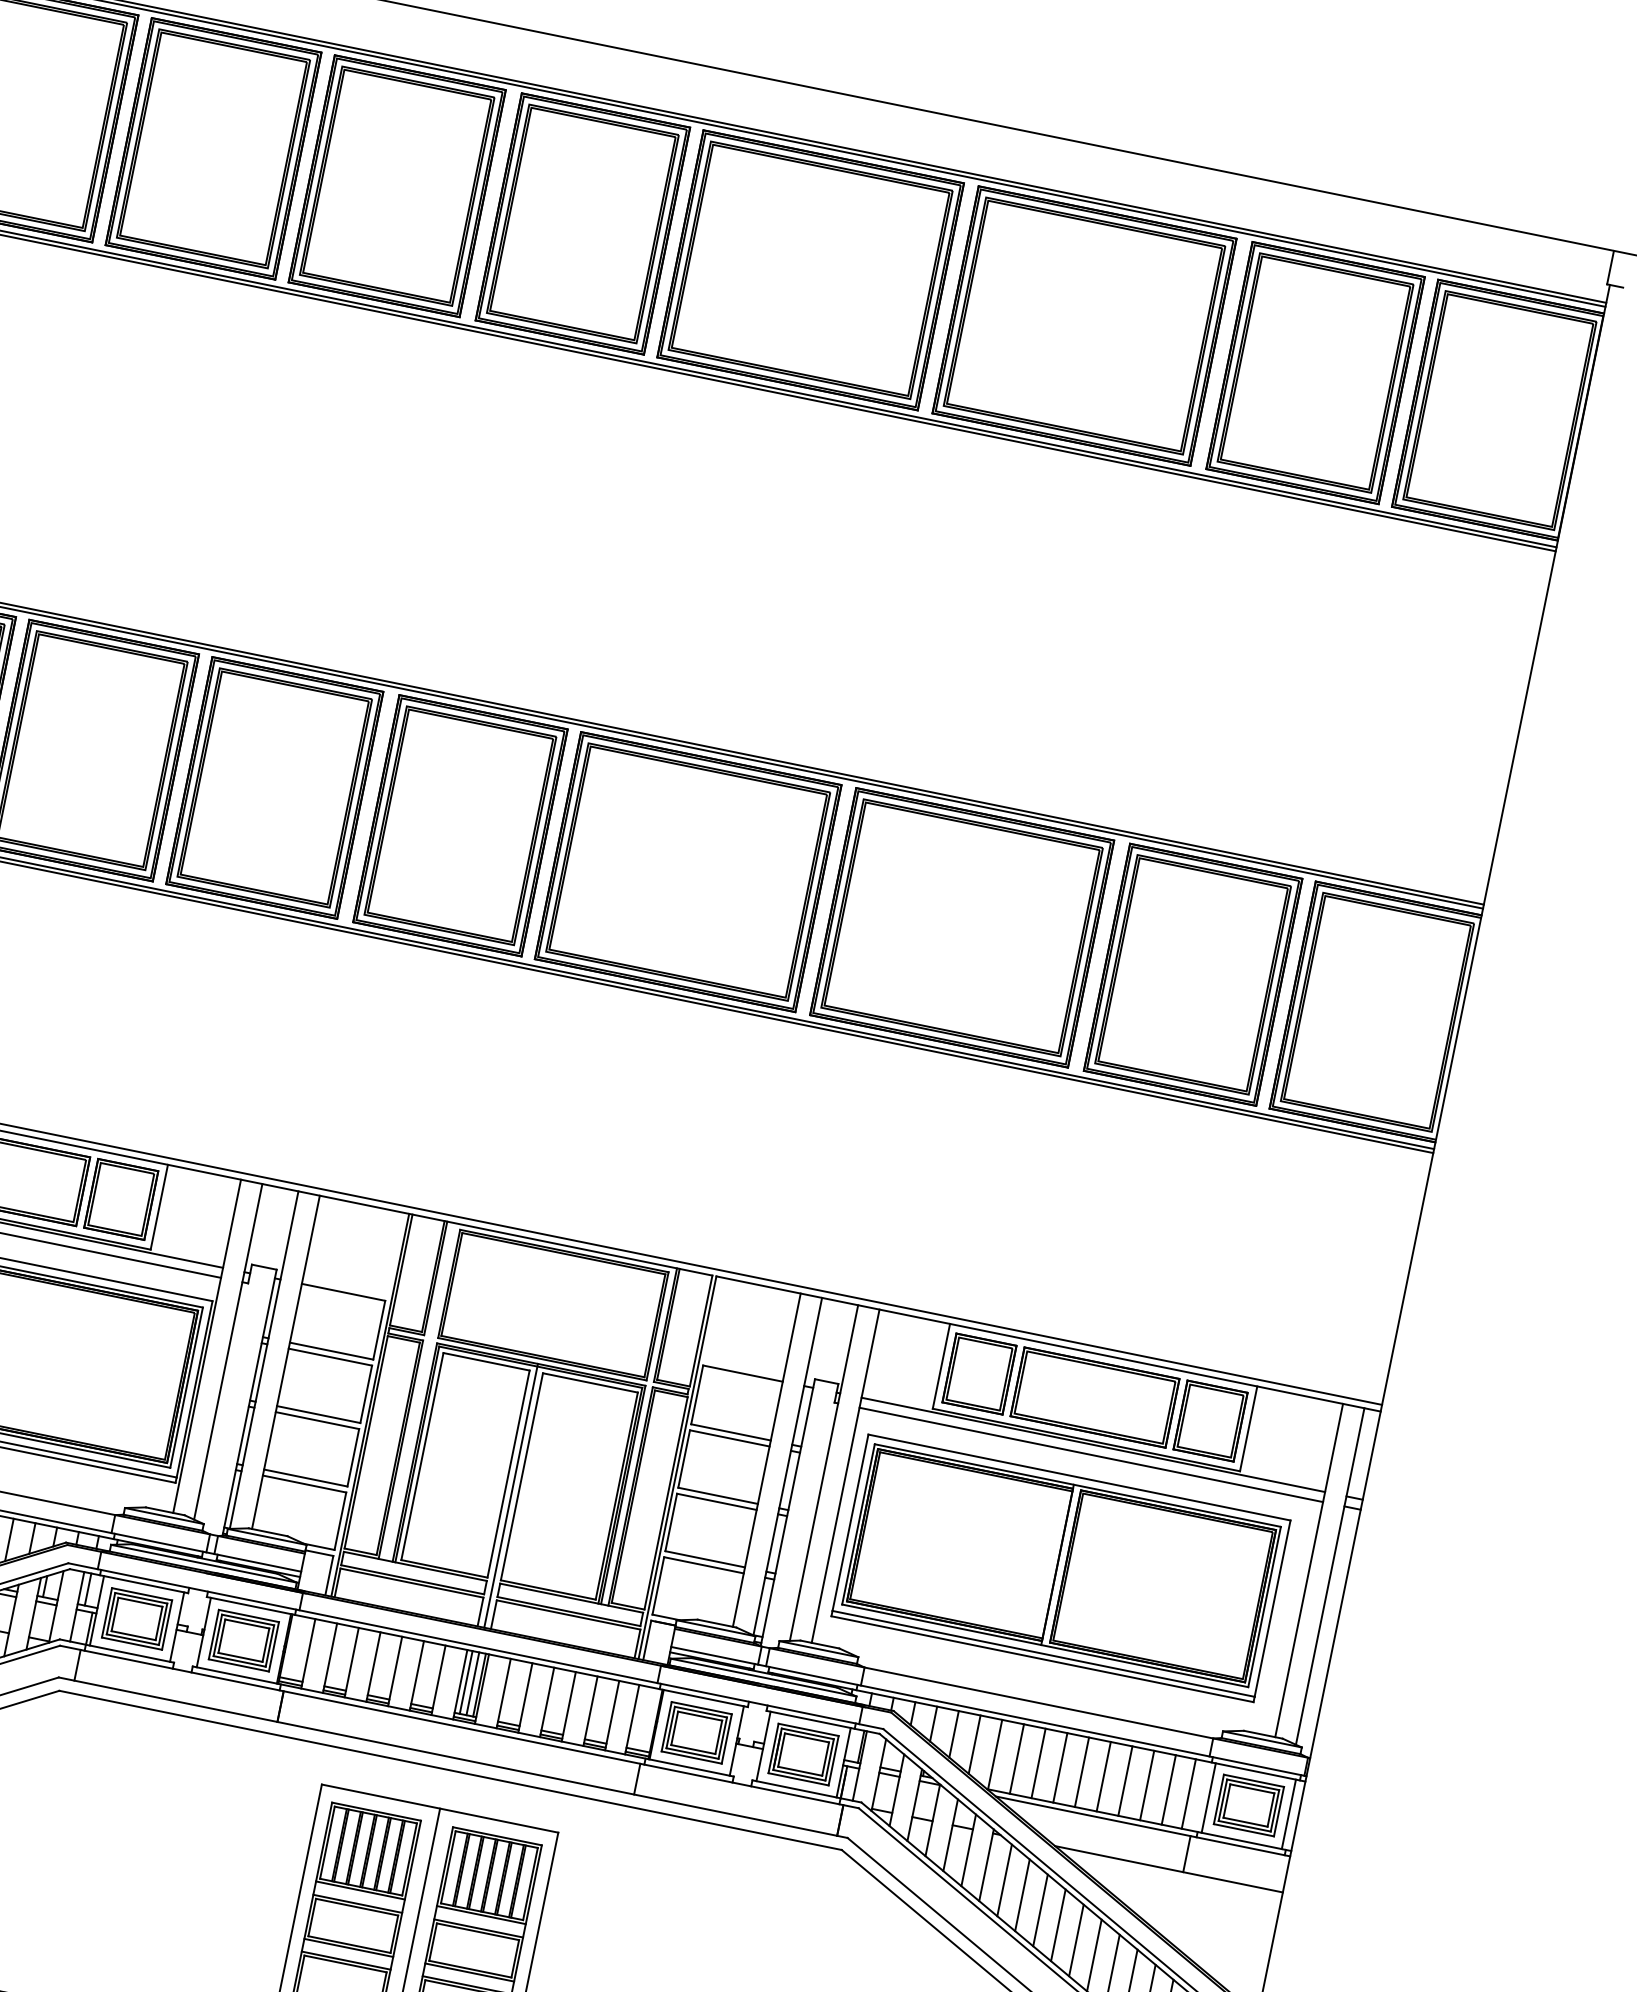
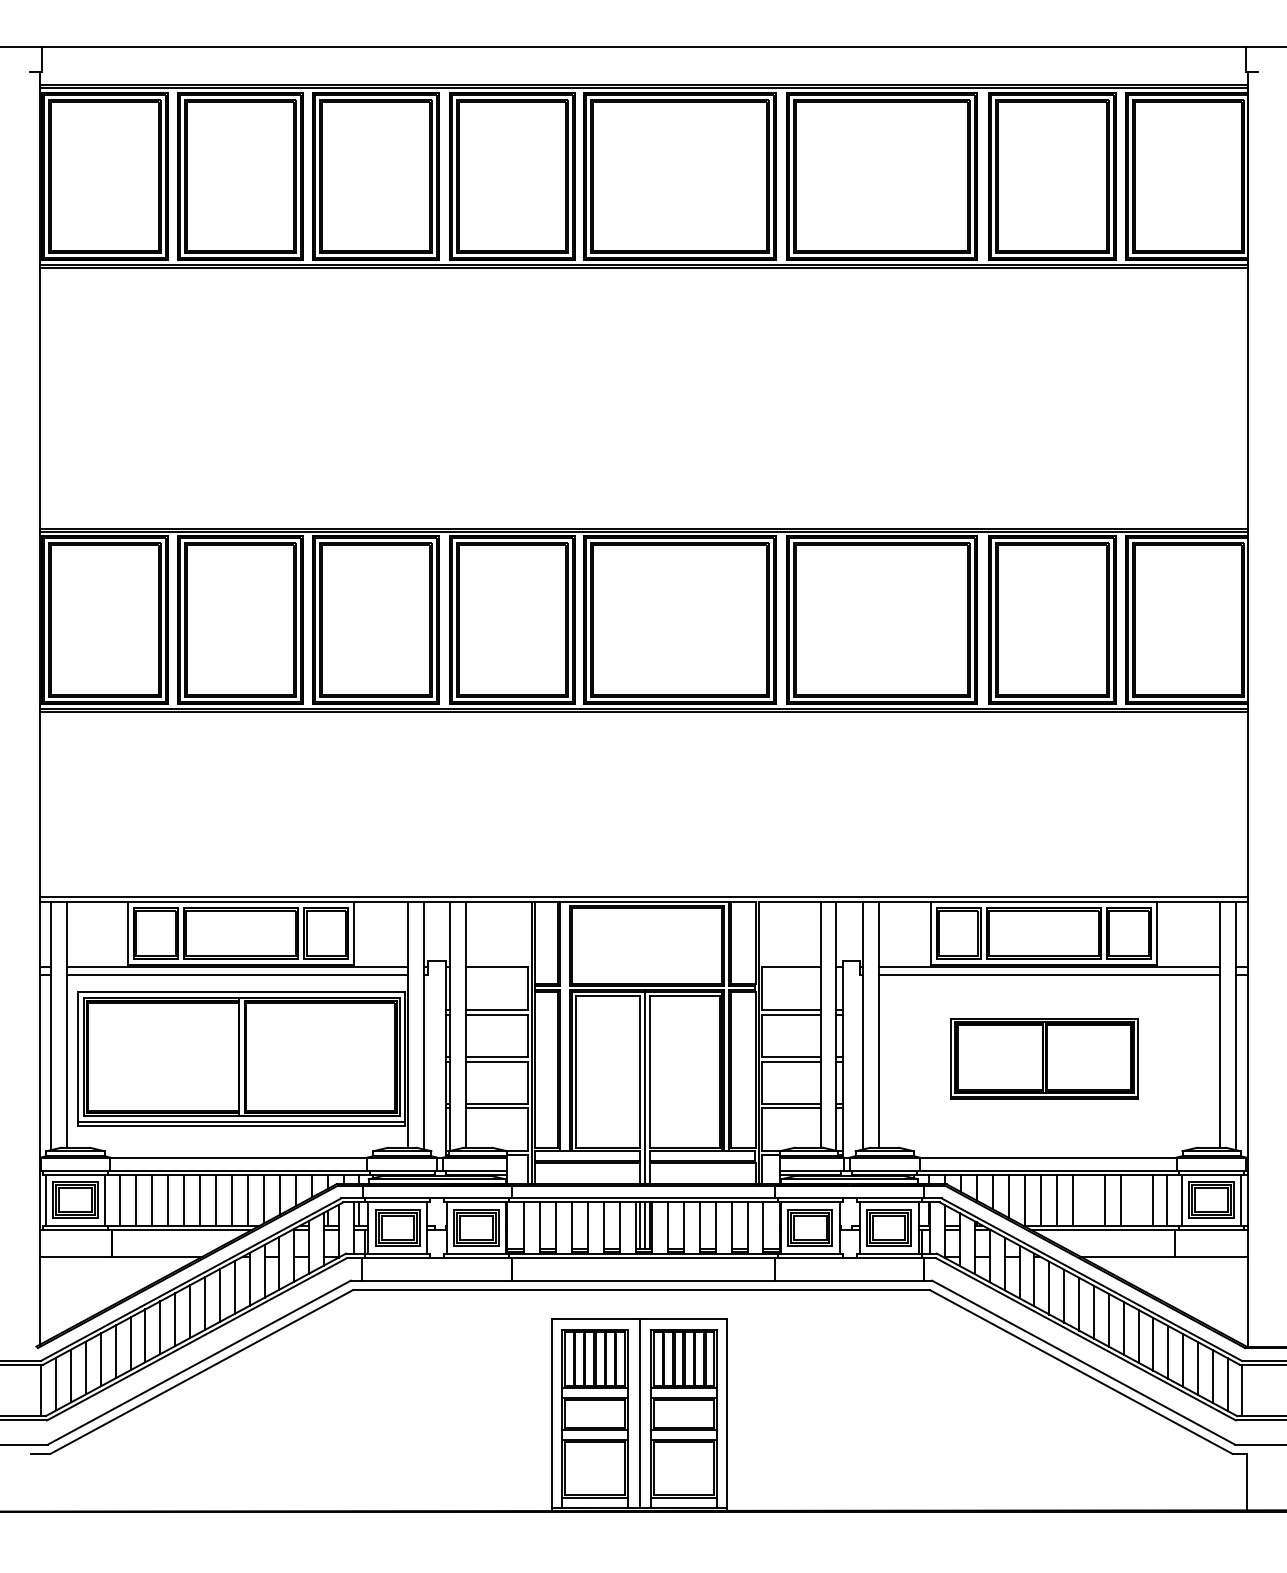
part: (1061, 1567) -> (1044, 1058), size x0.6
line: (1081, 1772) -> (1088, 1200), removed
line: (1146, 1785) -> (1136, 1200), removed

